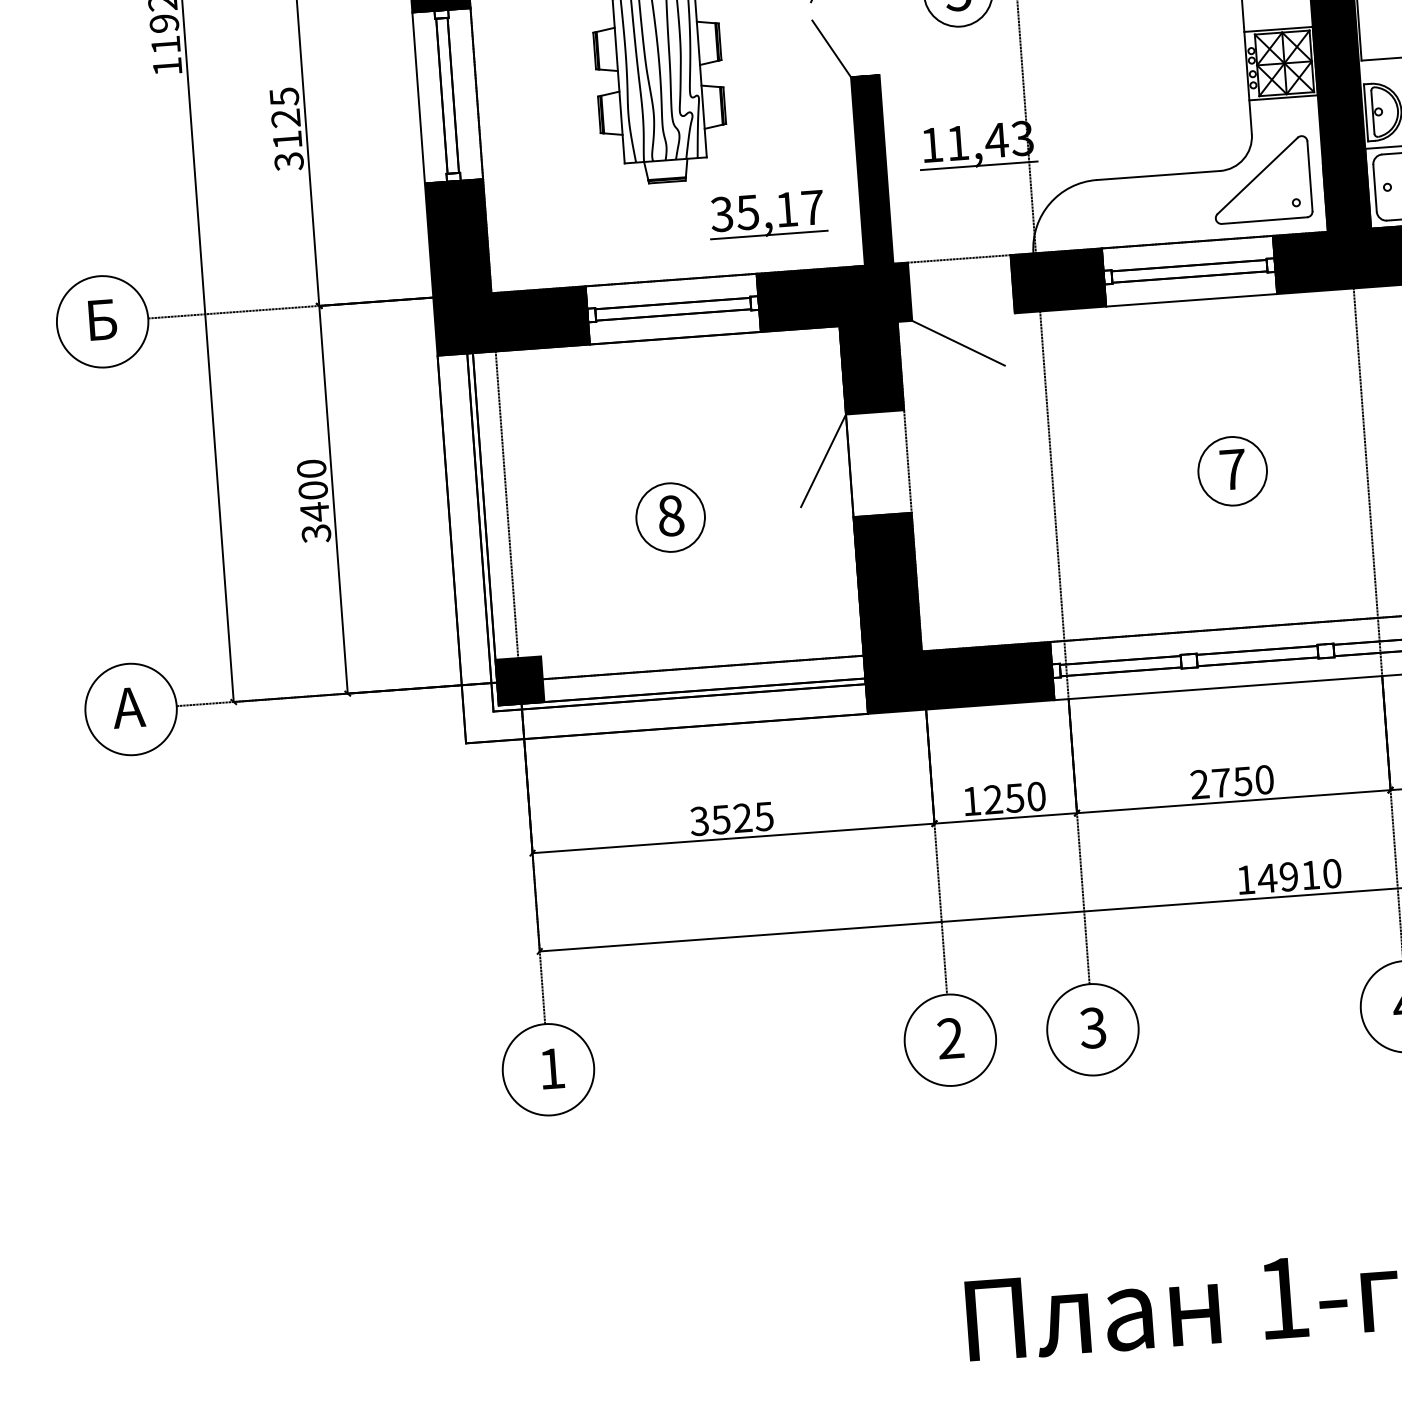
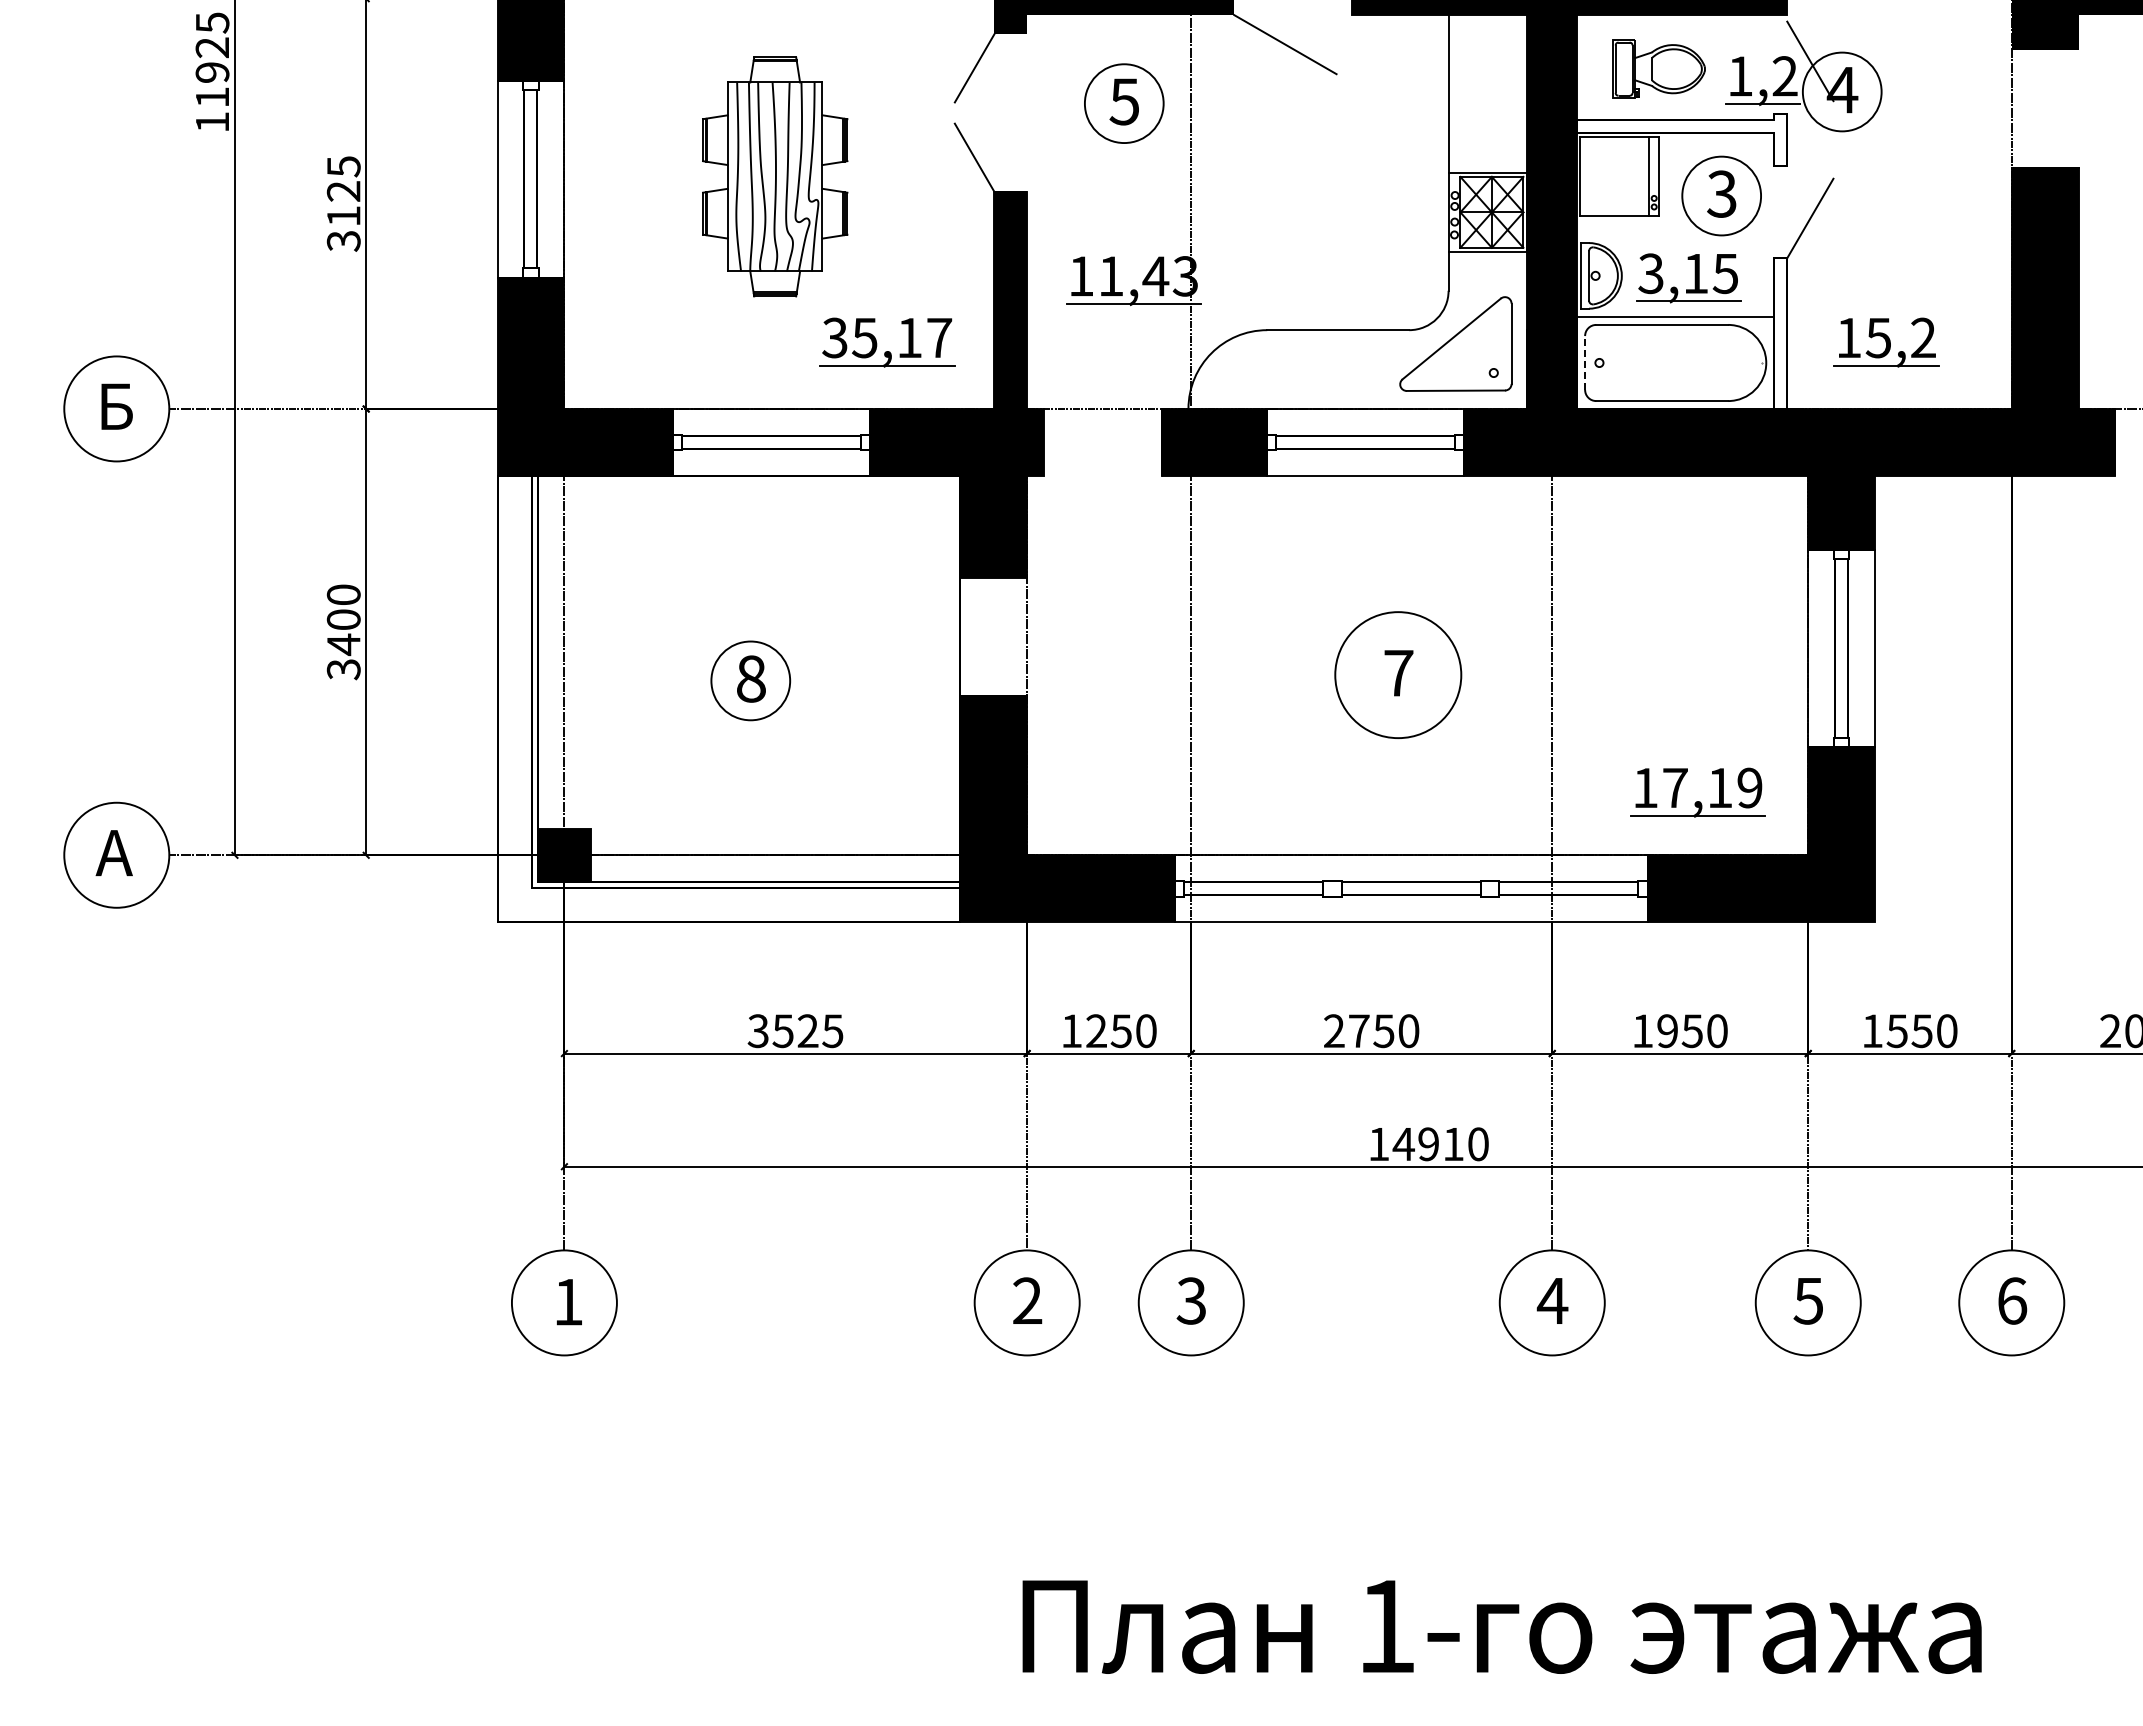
line: (1375, 188) -> (1585, 363), solid -> dashed
line: (957, 342) -> (1094, 504), removed
line: (823, 460) -> (930, 628), removed
circle: (1231, 470) -> (1397, 674), size x1.6

